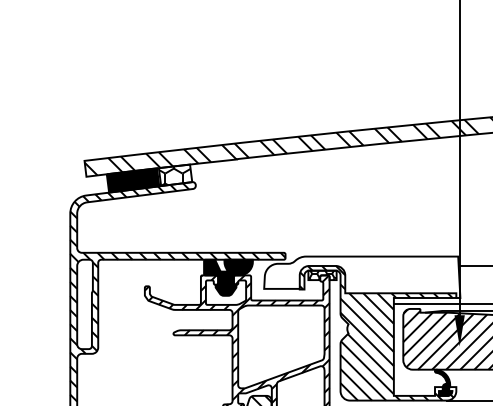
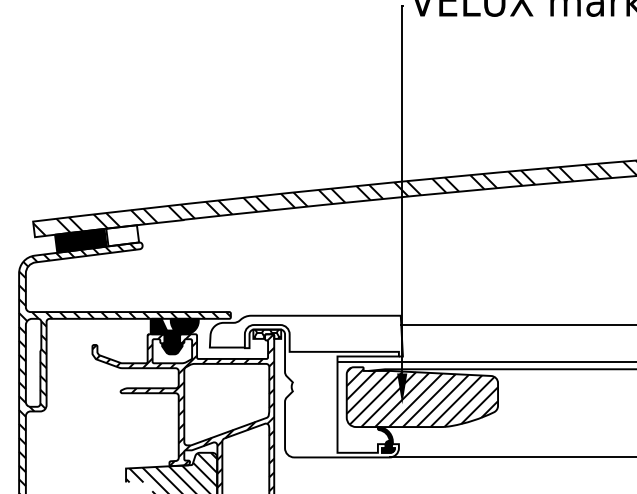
hatch: (174, 176) -> (121, 236), removed
hatch: (376, 333) -> (320, 391), removed

